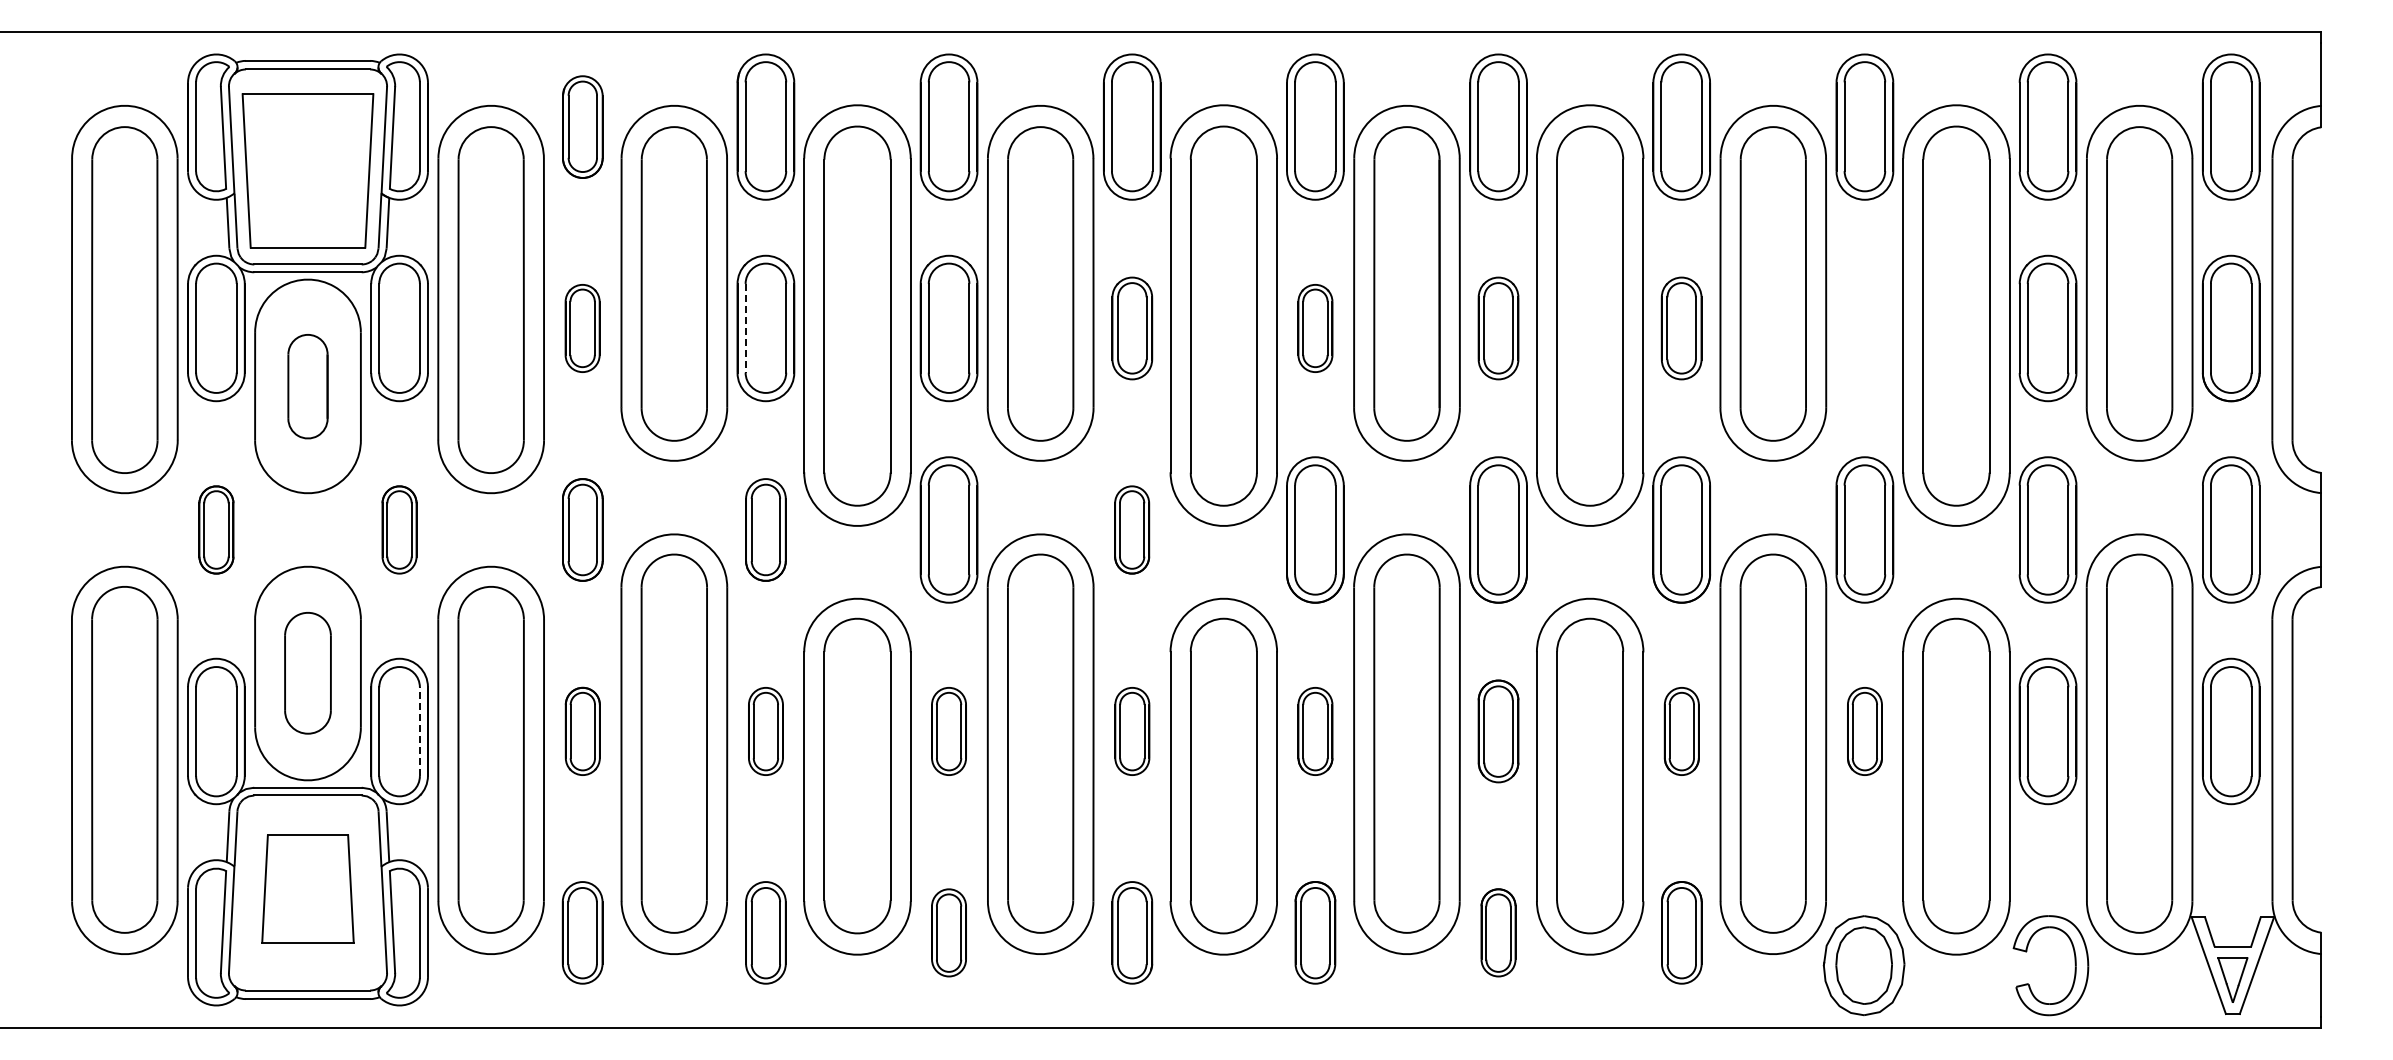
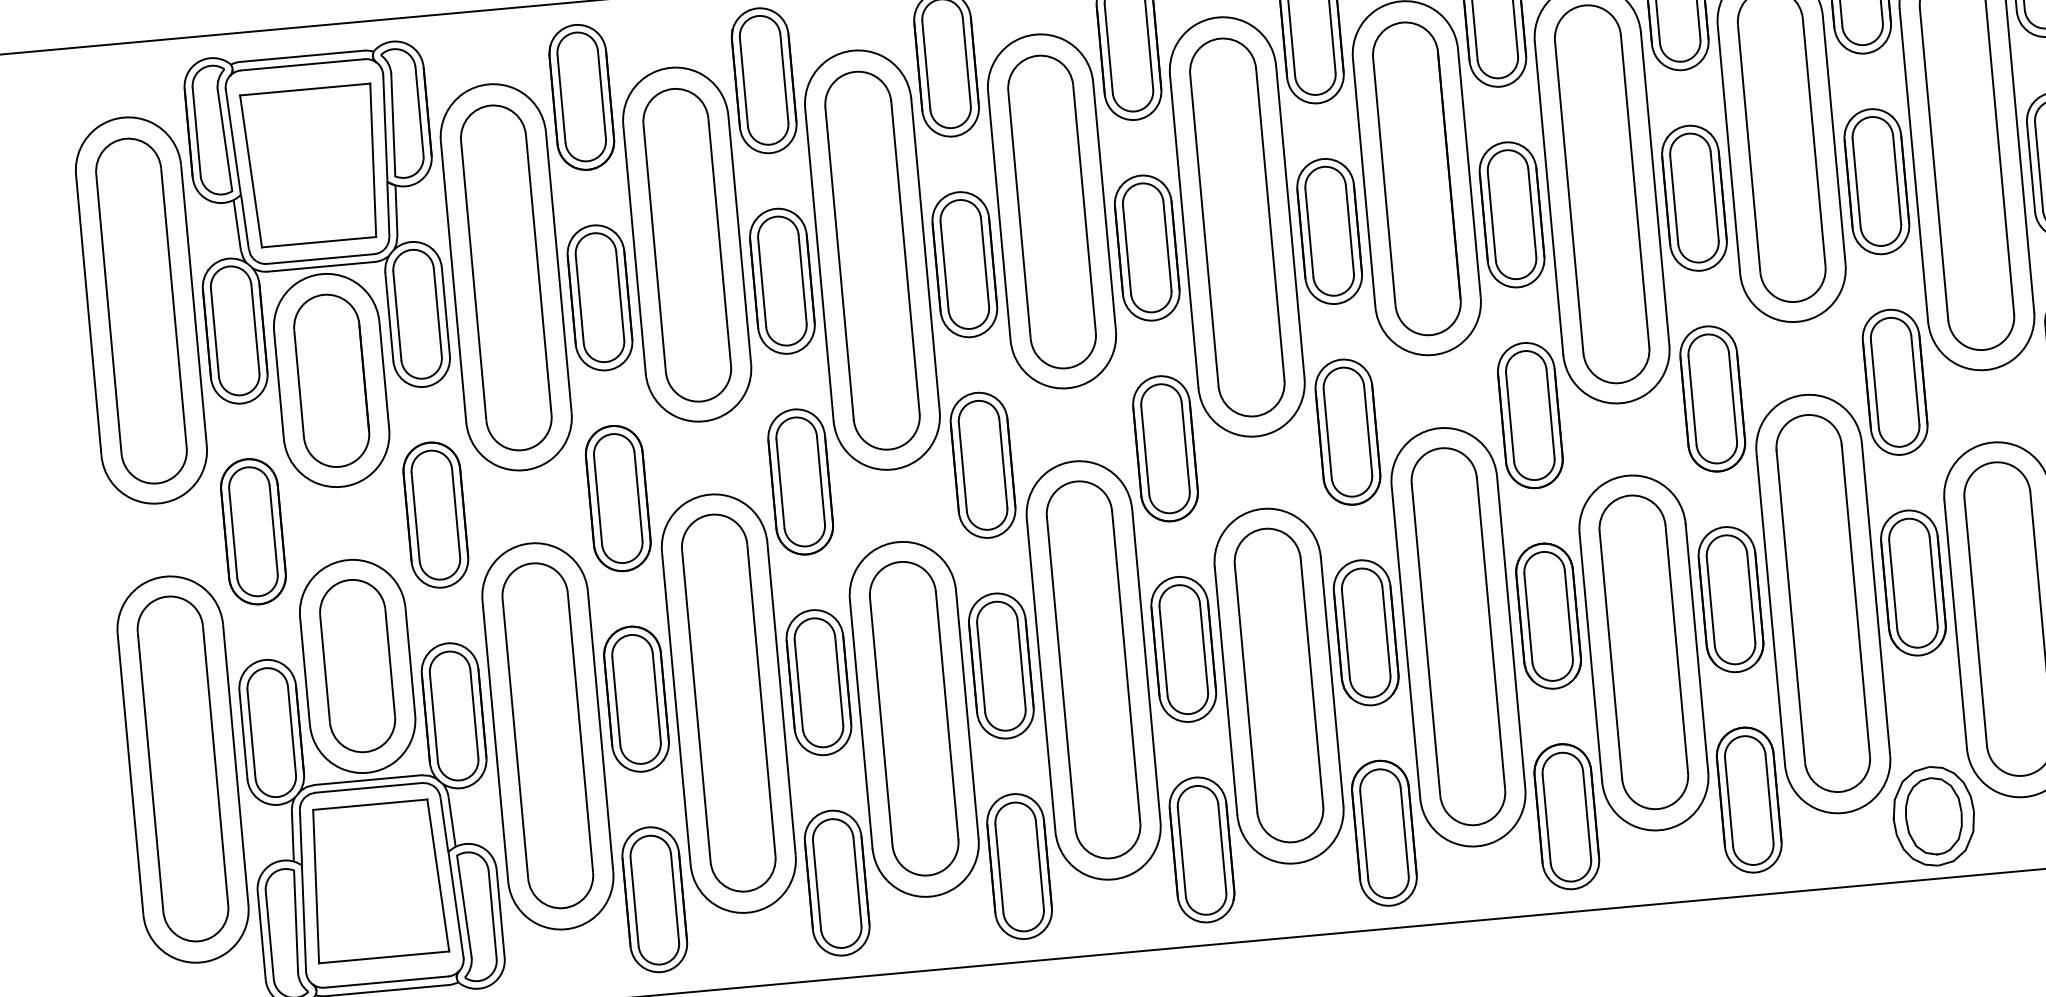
part: (582, 126) -> (581, 96), size x1.43
part: (582, 328) -> (599, 297), size x1.67
line: (745, 328) -> (762, 283), dashed -> solid
part: (1132, 328) -> (1147, 248), size x1.43
part: (1315, 328) -> (1329, 231), size x1.67
part: (1498, 328) -> (1512, 214), size x1.43
part: (1681, 328) -> (1694, 198), size x1.43
part: (1864, 328) -> (1876, 181), added
part: (307, 386) -> (331, 380), size x1.67
part: (216, 529) -> (253, 531), size x1.67
part: (399, 529) -> (435, 514), size x1.67
part: (582, 529) -> (617, 498), size x1.43
part: (765, 529) -> (800, 481), size x1.43
part: (1131, 529) -> (1164, 448), size x1.67
part: (307, 673) -> (357, 666), size x1.43
line: (419, 731) -> (473, 714), dashed -> solid
part: (582, 731) -> (636, 699), size x1.67
part: (765, 731) -> (818, 682), size x1.67
part: (948, 731) -> (1000, 666), size x1.67
part: (1132, 731) -> (1184, 649), size x1.67
part: (1315, 731) -> (1366, 632), size x1.67
part: (1498, 731) -> (1548, 616), size x1.43
part: (1681, 731) -> (1730, 599), size x1.67
part: (1864, 731) -> (1913, 583), size x1.67
part: (307, 888) -> (376, 880), size x1.43
part: (582, 932) -> (654, 899), size x1.43
part: (765, 932) -> (836, 882), size x1.43
part: (948, 932) -> (1019, 866), size x1.67
part: (1132, 932) -> (1202, 849), size x1.43
part: (1315, 932) -> (1384, 833), size x1.43
part: (1498, 932) -> (1566, 816), size x1.67
part: (1681, 932) -> (1748, 799), size x1.43

